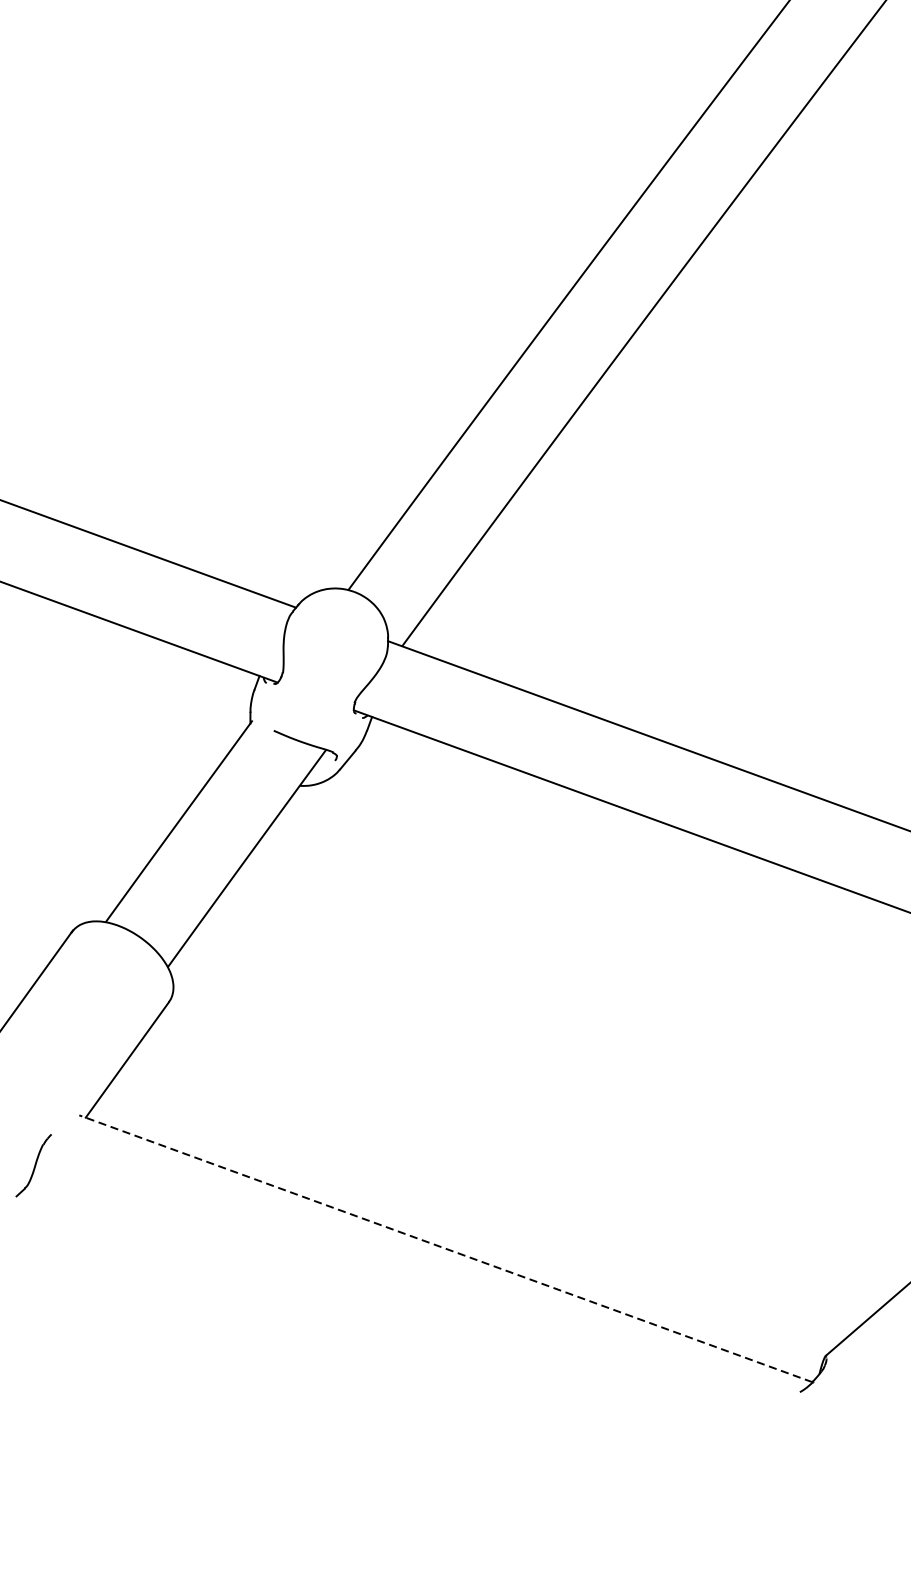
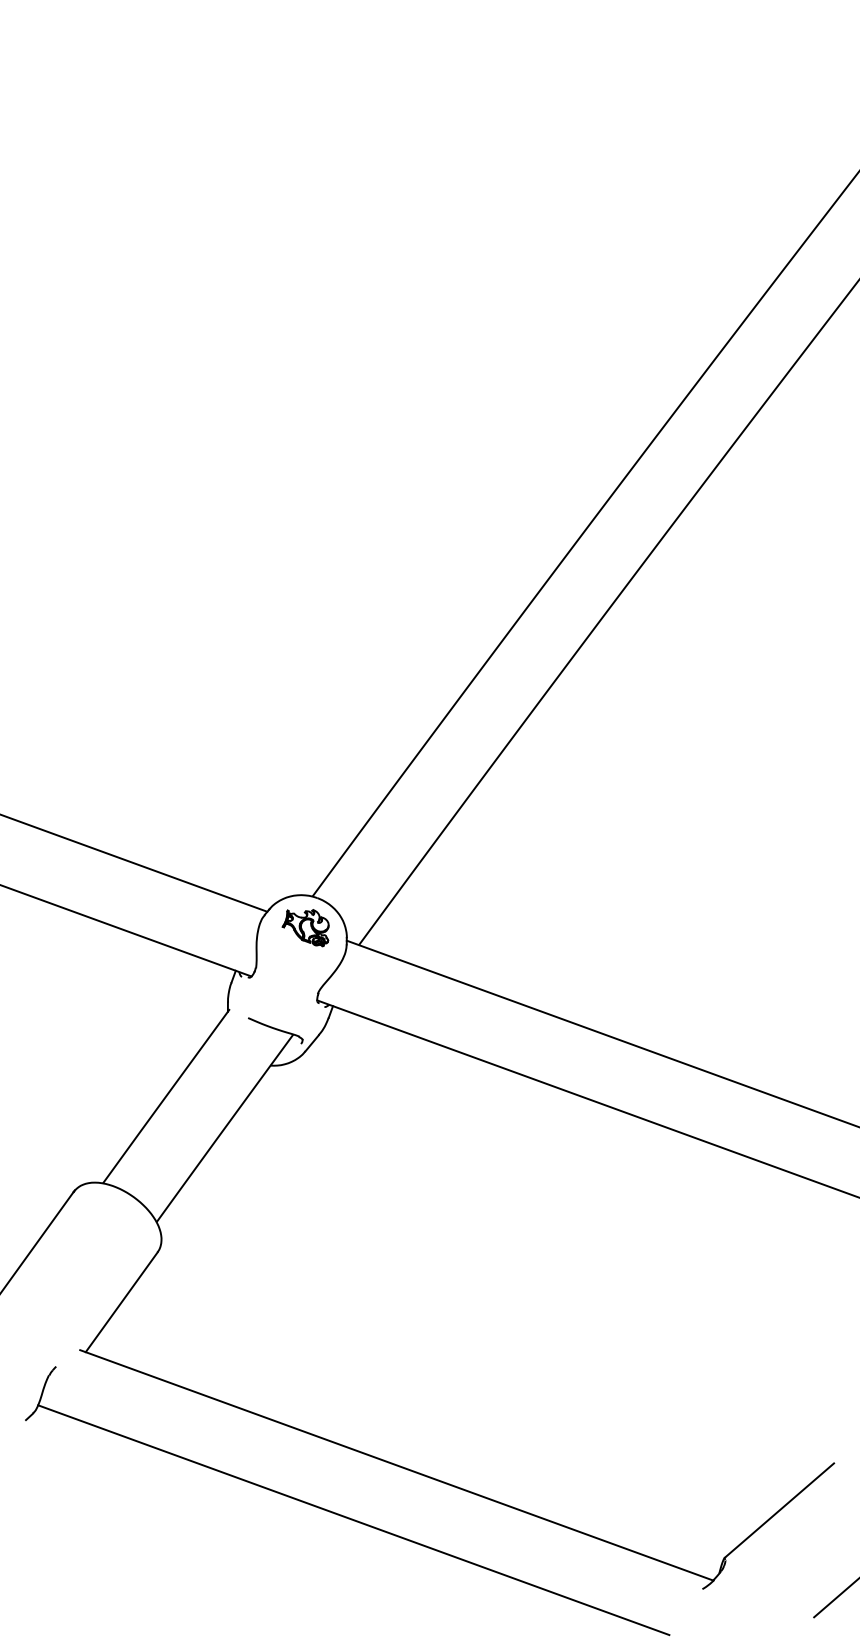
part: (340, 627) -> (305, 928), added
line: (445, 1248) -> (396, 1465), dashed -> solid
line: (395, 1312) -> (353, 1520), added

